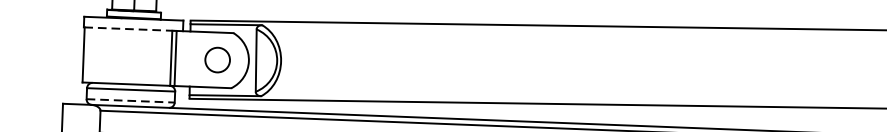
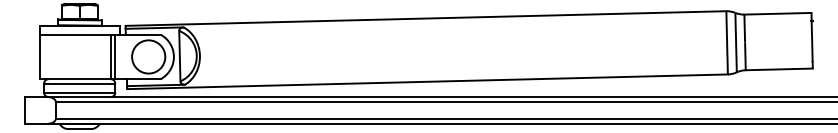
line: (129, 28) -> (76, 34), dashed -> solid
circle: (217, 59) -> (148, 56), size x1.67
line: (130, 100) -> (79, 92), dashed -> solid

